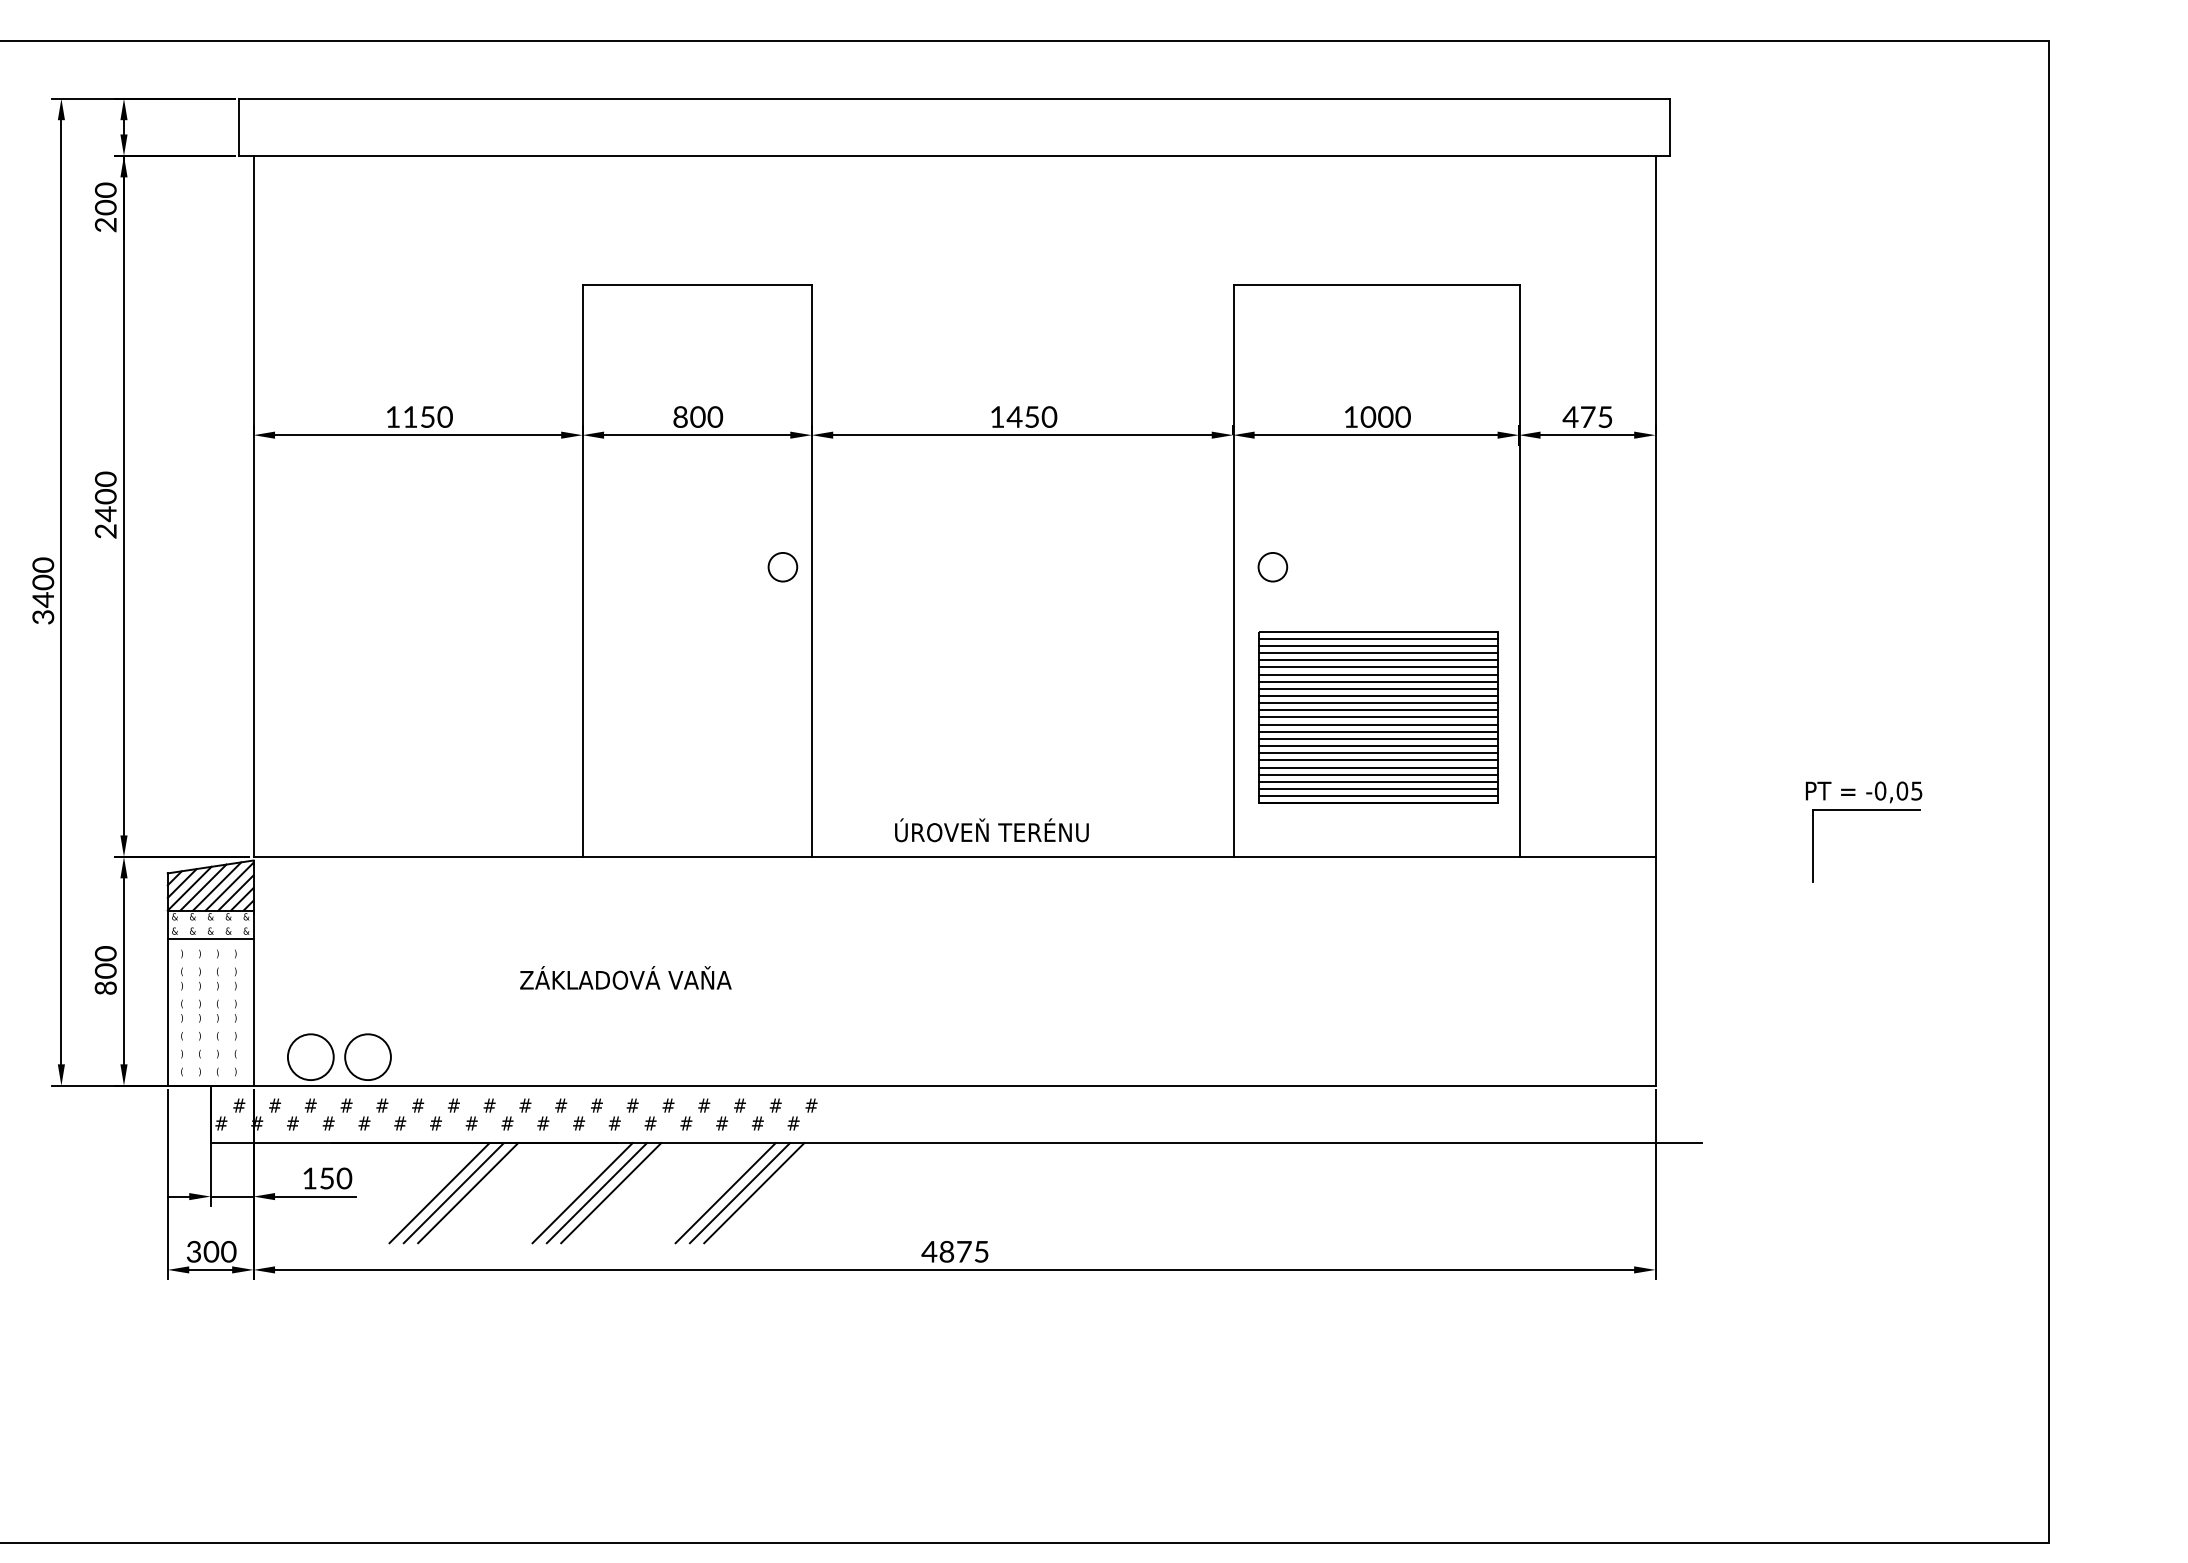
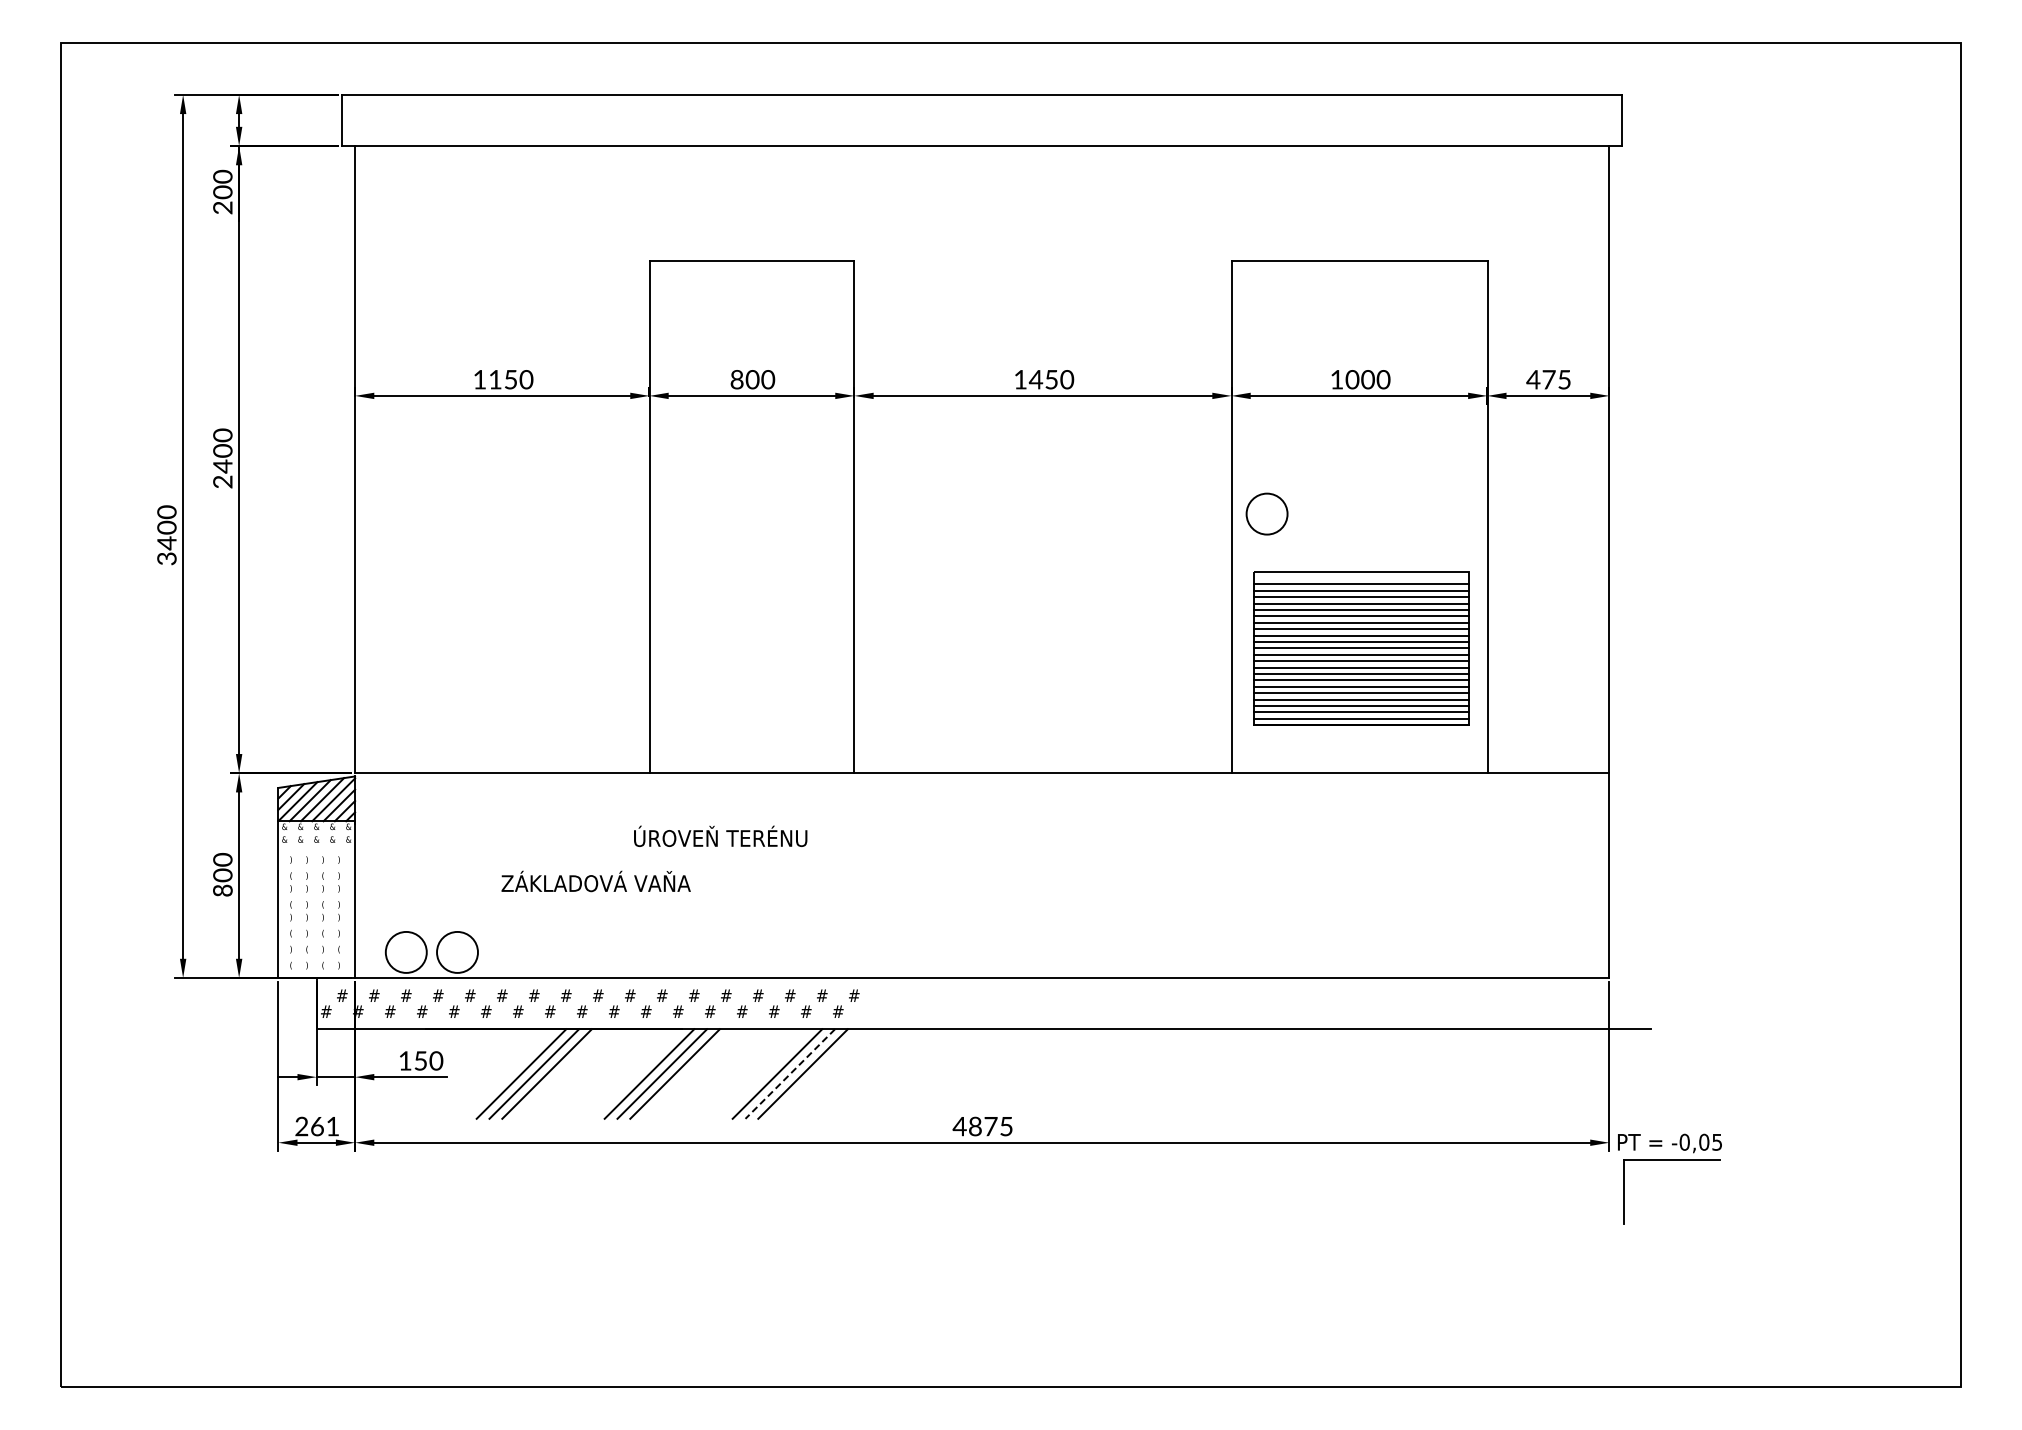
circle: (782, 566) -> (828, 513), removed
circle: (1272, 566) -> (1266, 513), size x1.6
line: (1378, 639) -> (1361, 578), removed
part: (1863, 811) -> (1669, 1160), moved
text: (991, 829) -> (720, 835), moved
line: (210, 938) -> (316, 846), removed
text: (625, 977) -> (595, 881), moved
line: (739, 1193) -> (789, 1074), solid -> dashed
text: (211, 1251) -> (317, 1126), 300 -> 261

